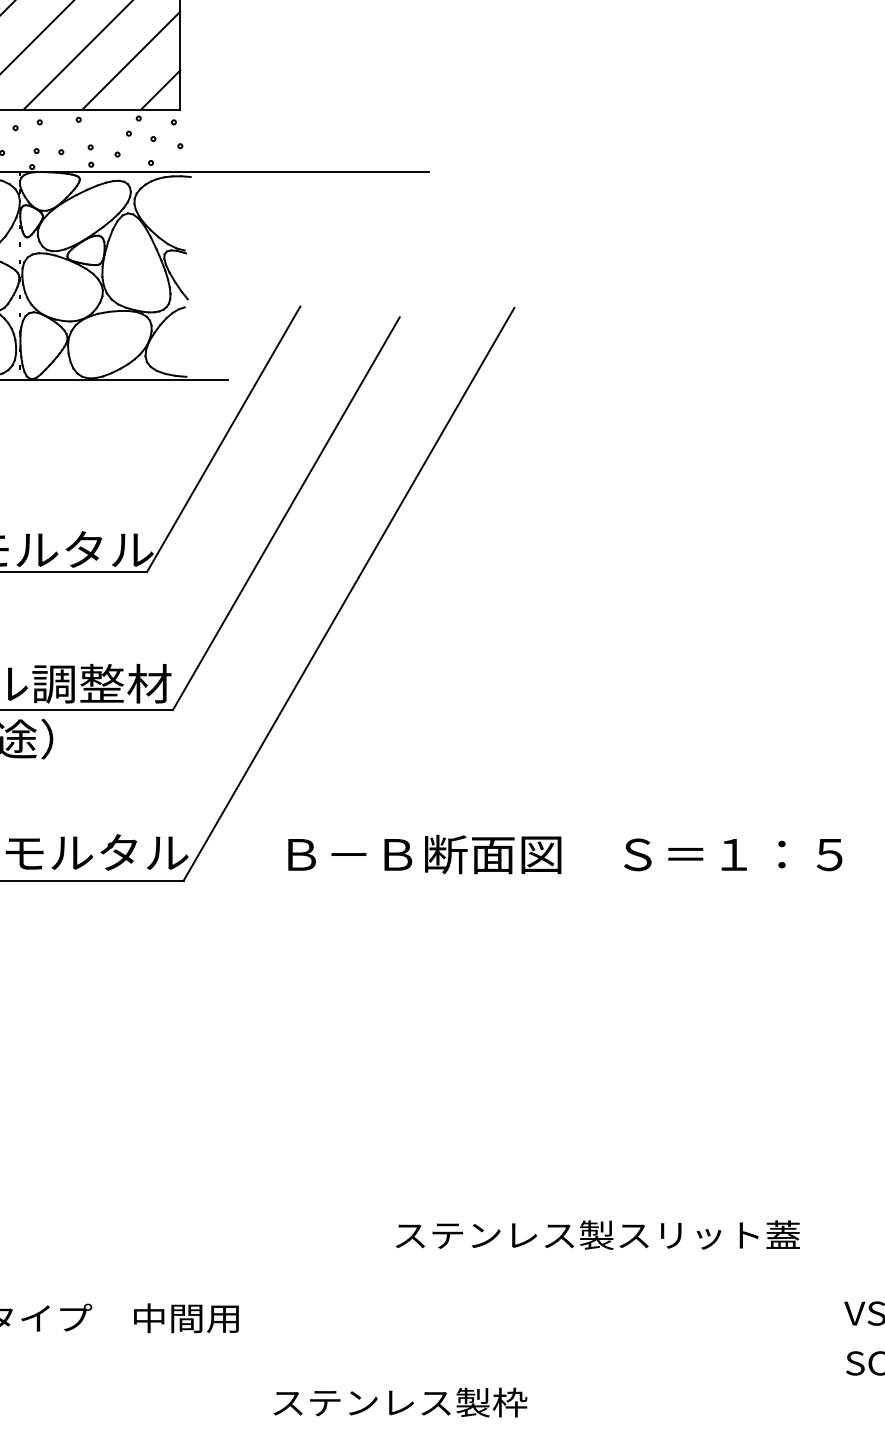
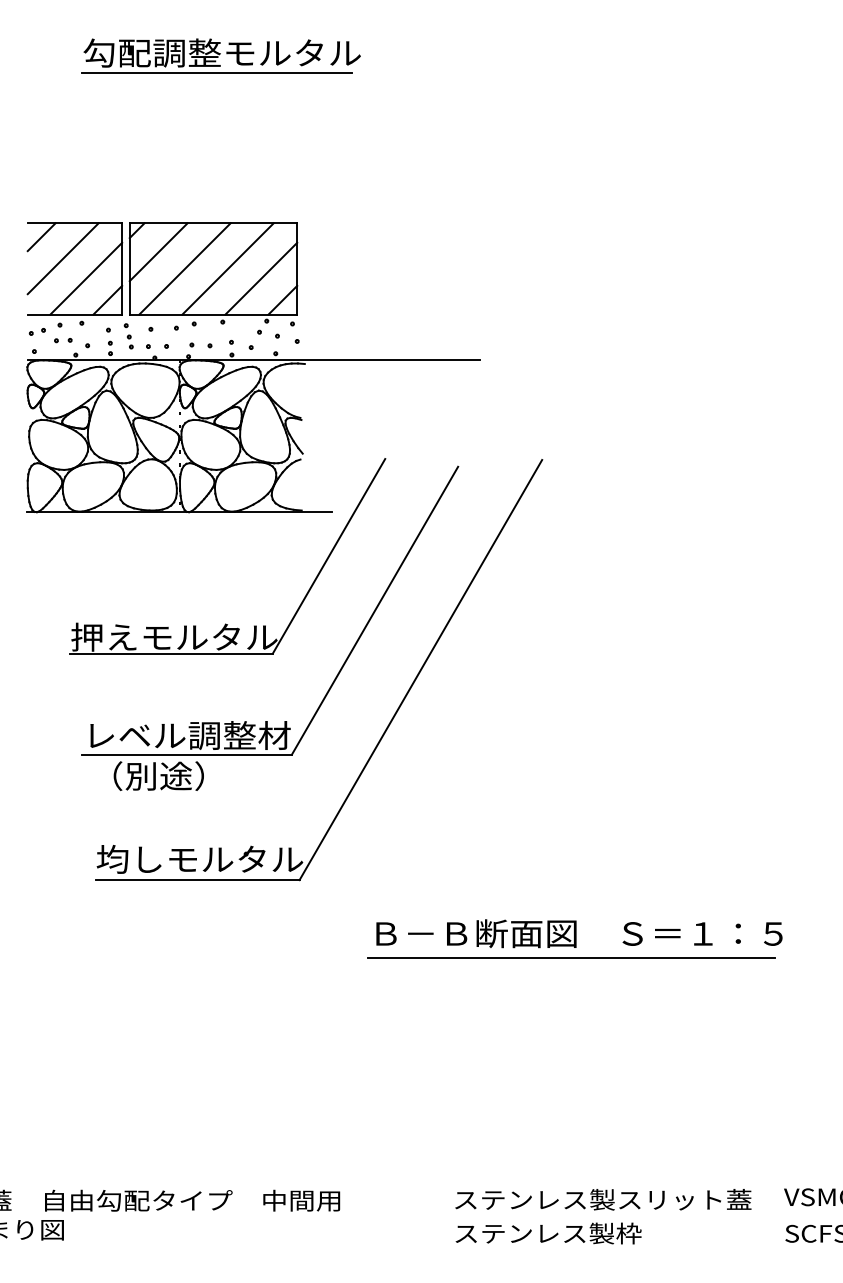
text: (565, 854) -> (579, 933), moved
line: (554, 986) -> (571, 957), added
text: (598, 1234) -> (603, 1199), moved
text: (400, 1402) -> (548, 1233), moved

